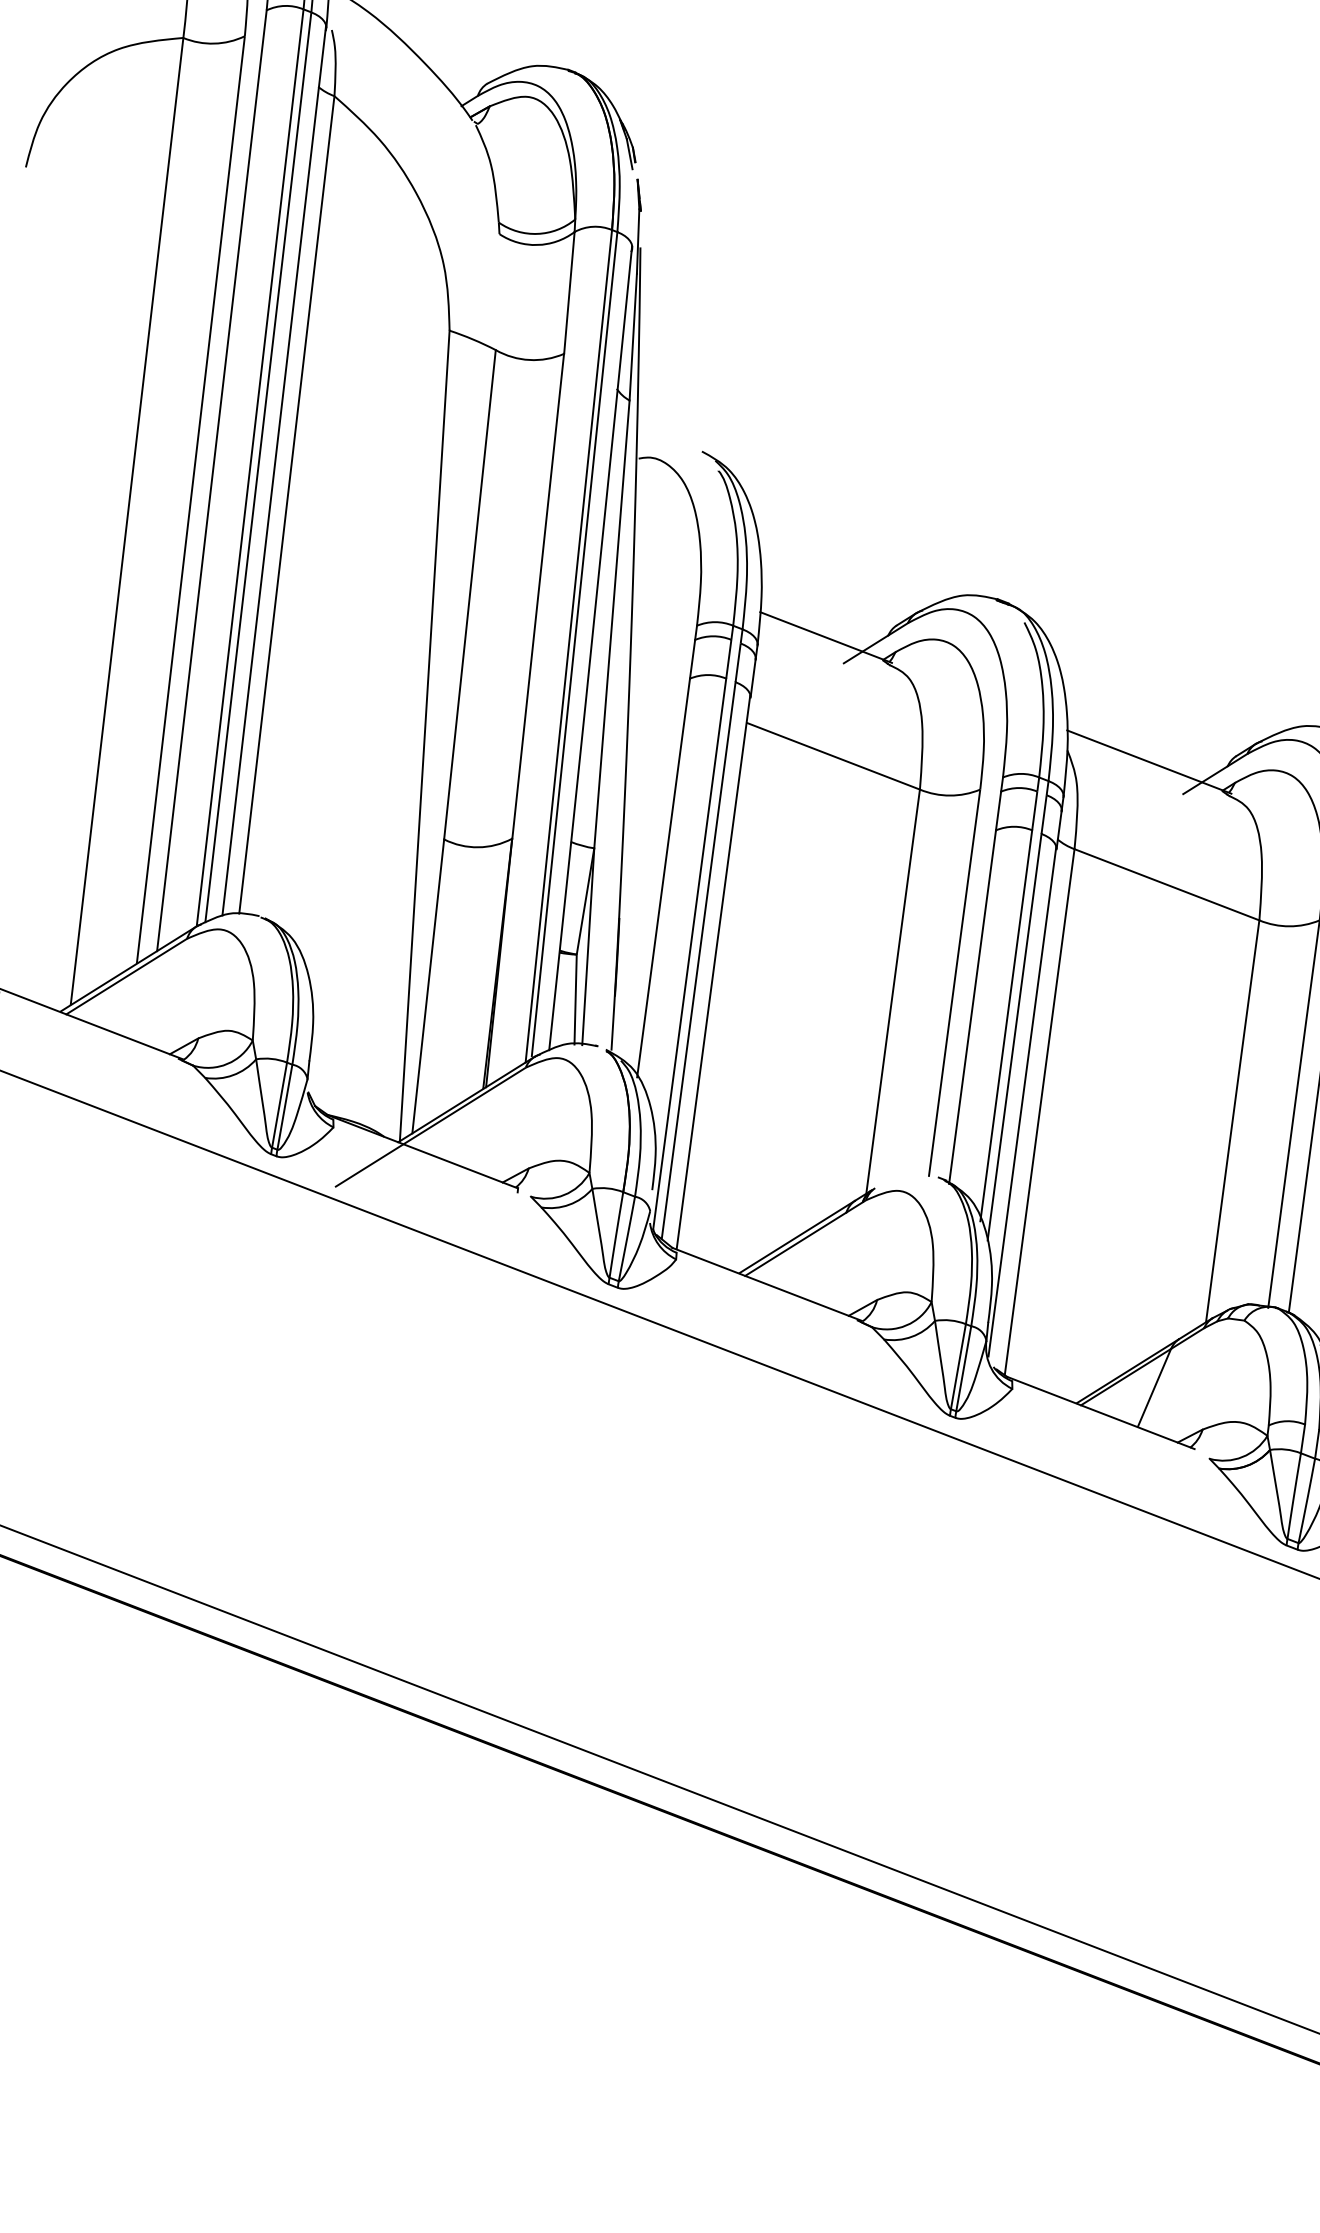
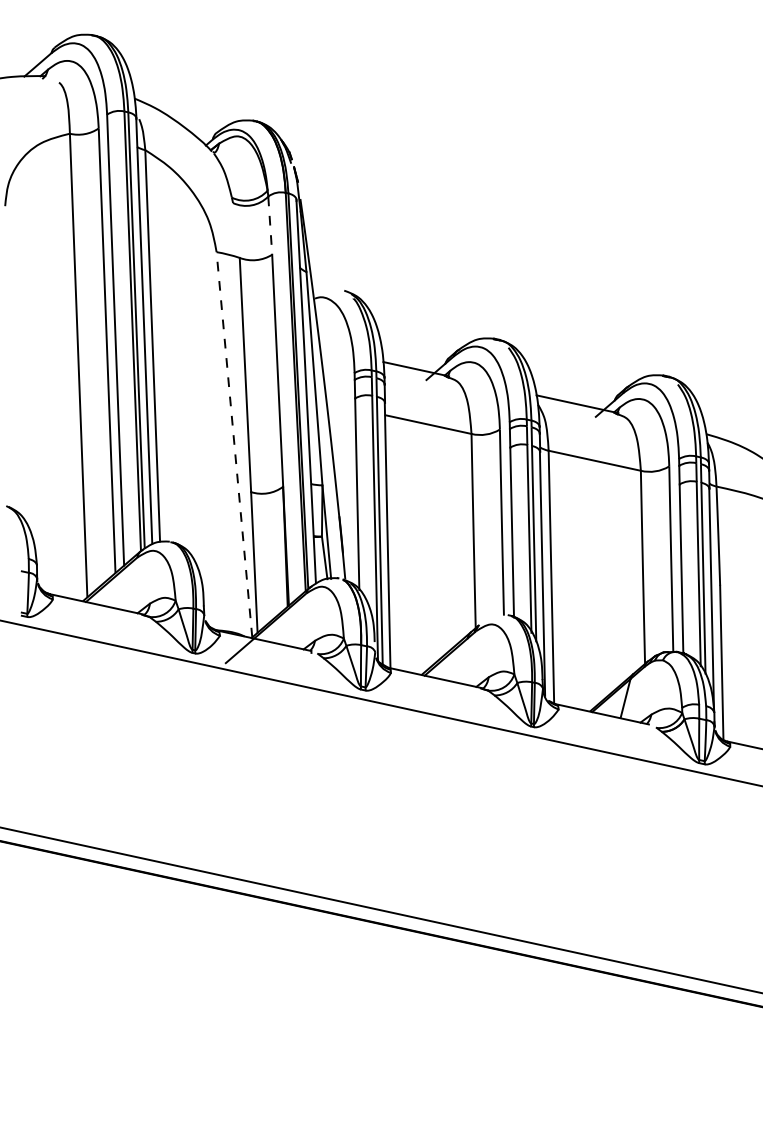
line: (569, 294) -> (270, 226), solid -> dashed
line: (424, 735) -> (234, 444), solid -> dashed

